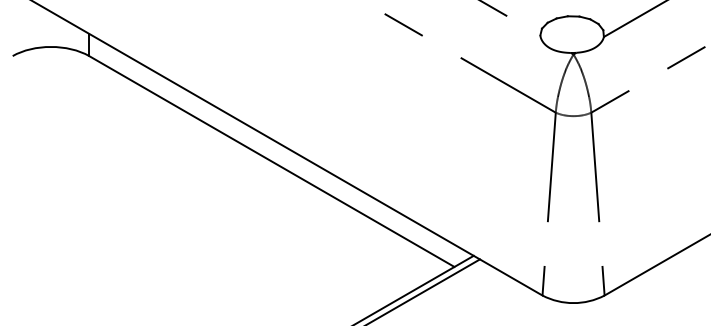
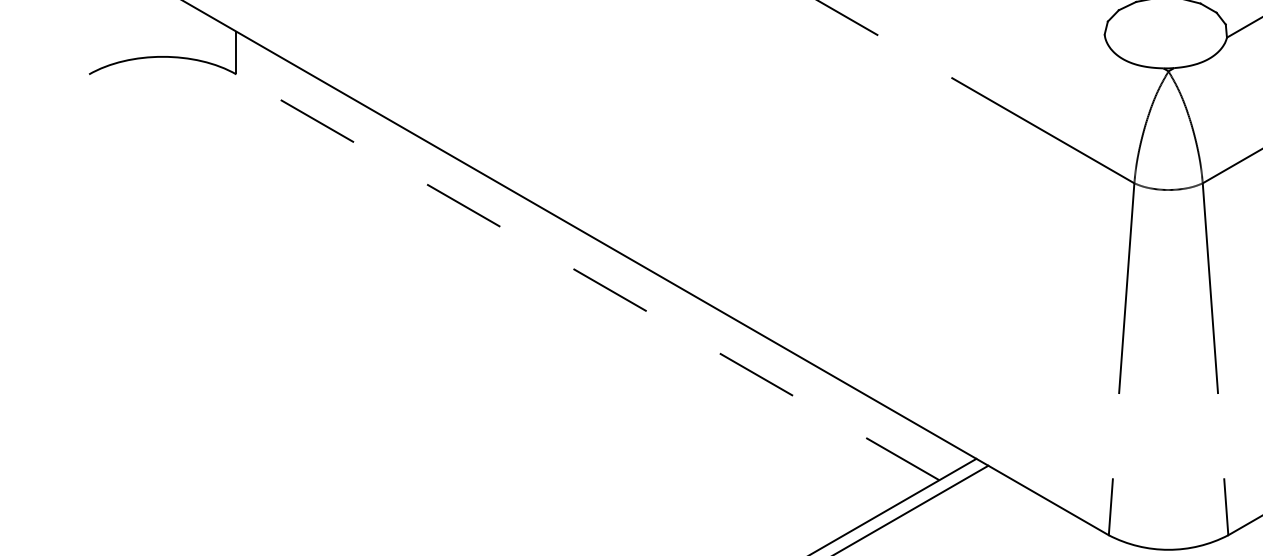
line: (271, 161) -> (587, 277), solid -> dashed

